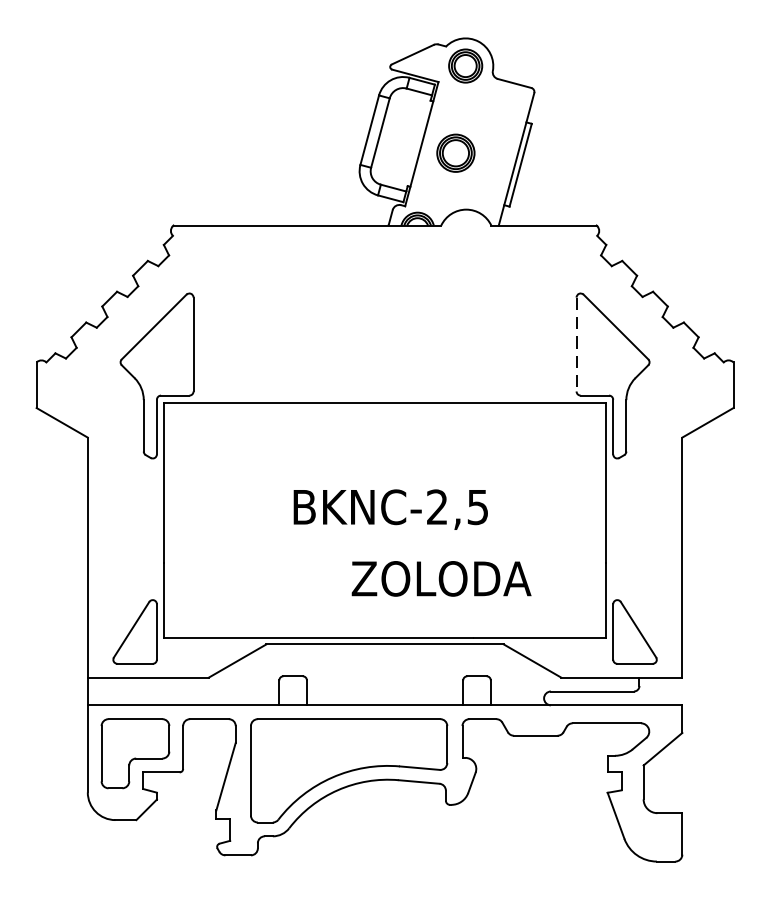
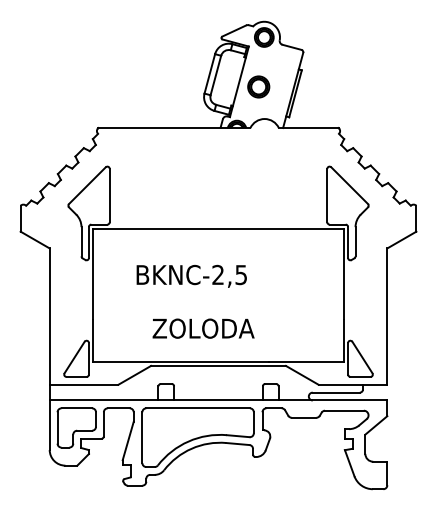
line: (576, 344) -> (327, 195), dashed -> solid
text: (390, 508) -> (191, 275), moved
text: (441, 578) -> (203, 328), moved

